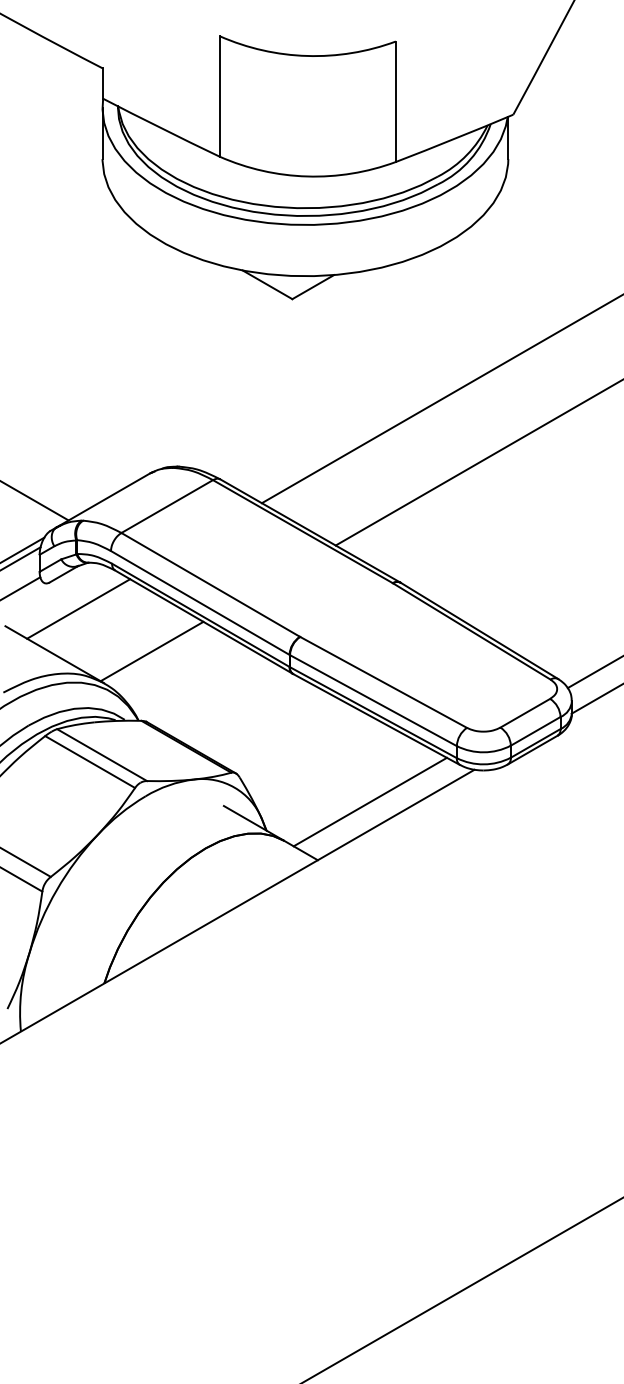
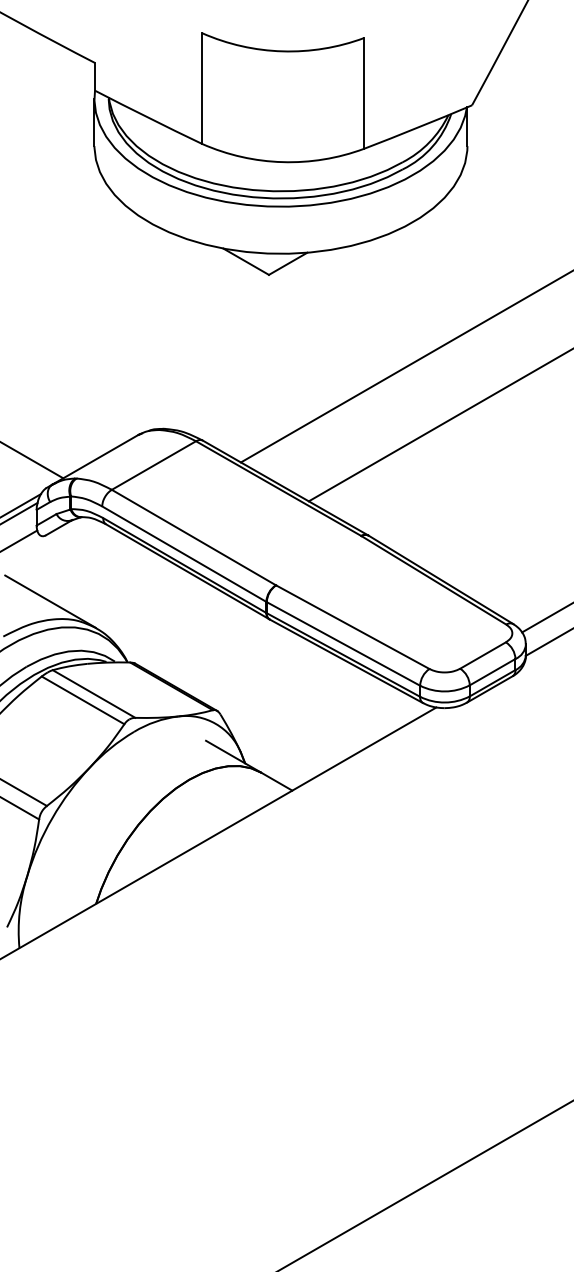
line: (78, 608) -> (72, 559), removed
line: (151, 651) -> (139, 598), removed
line: (369, 801) -> (339, 736), removed

